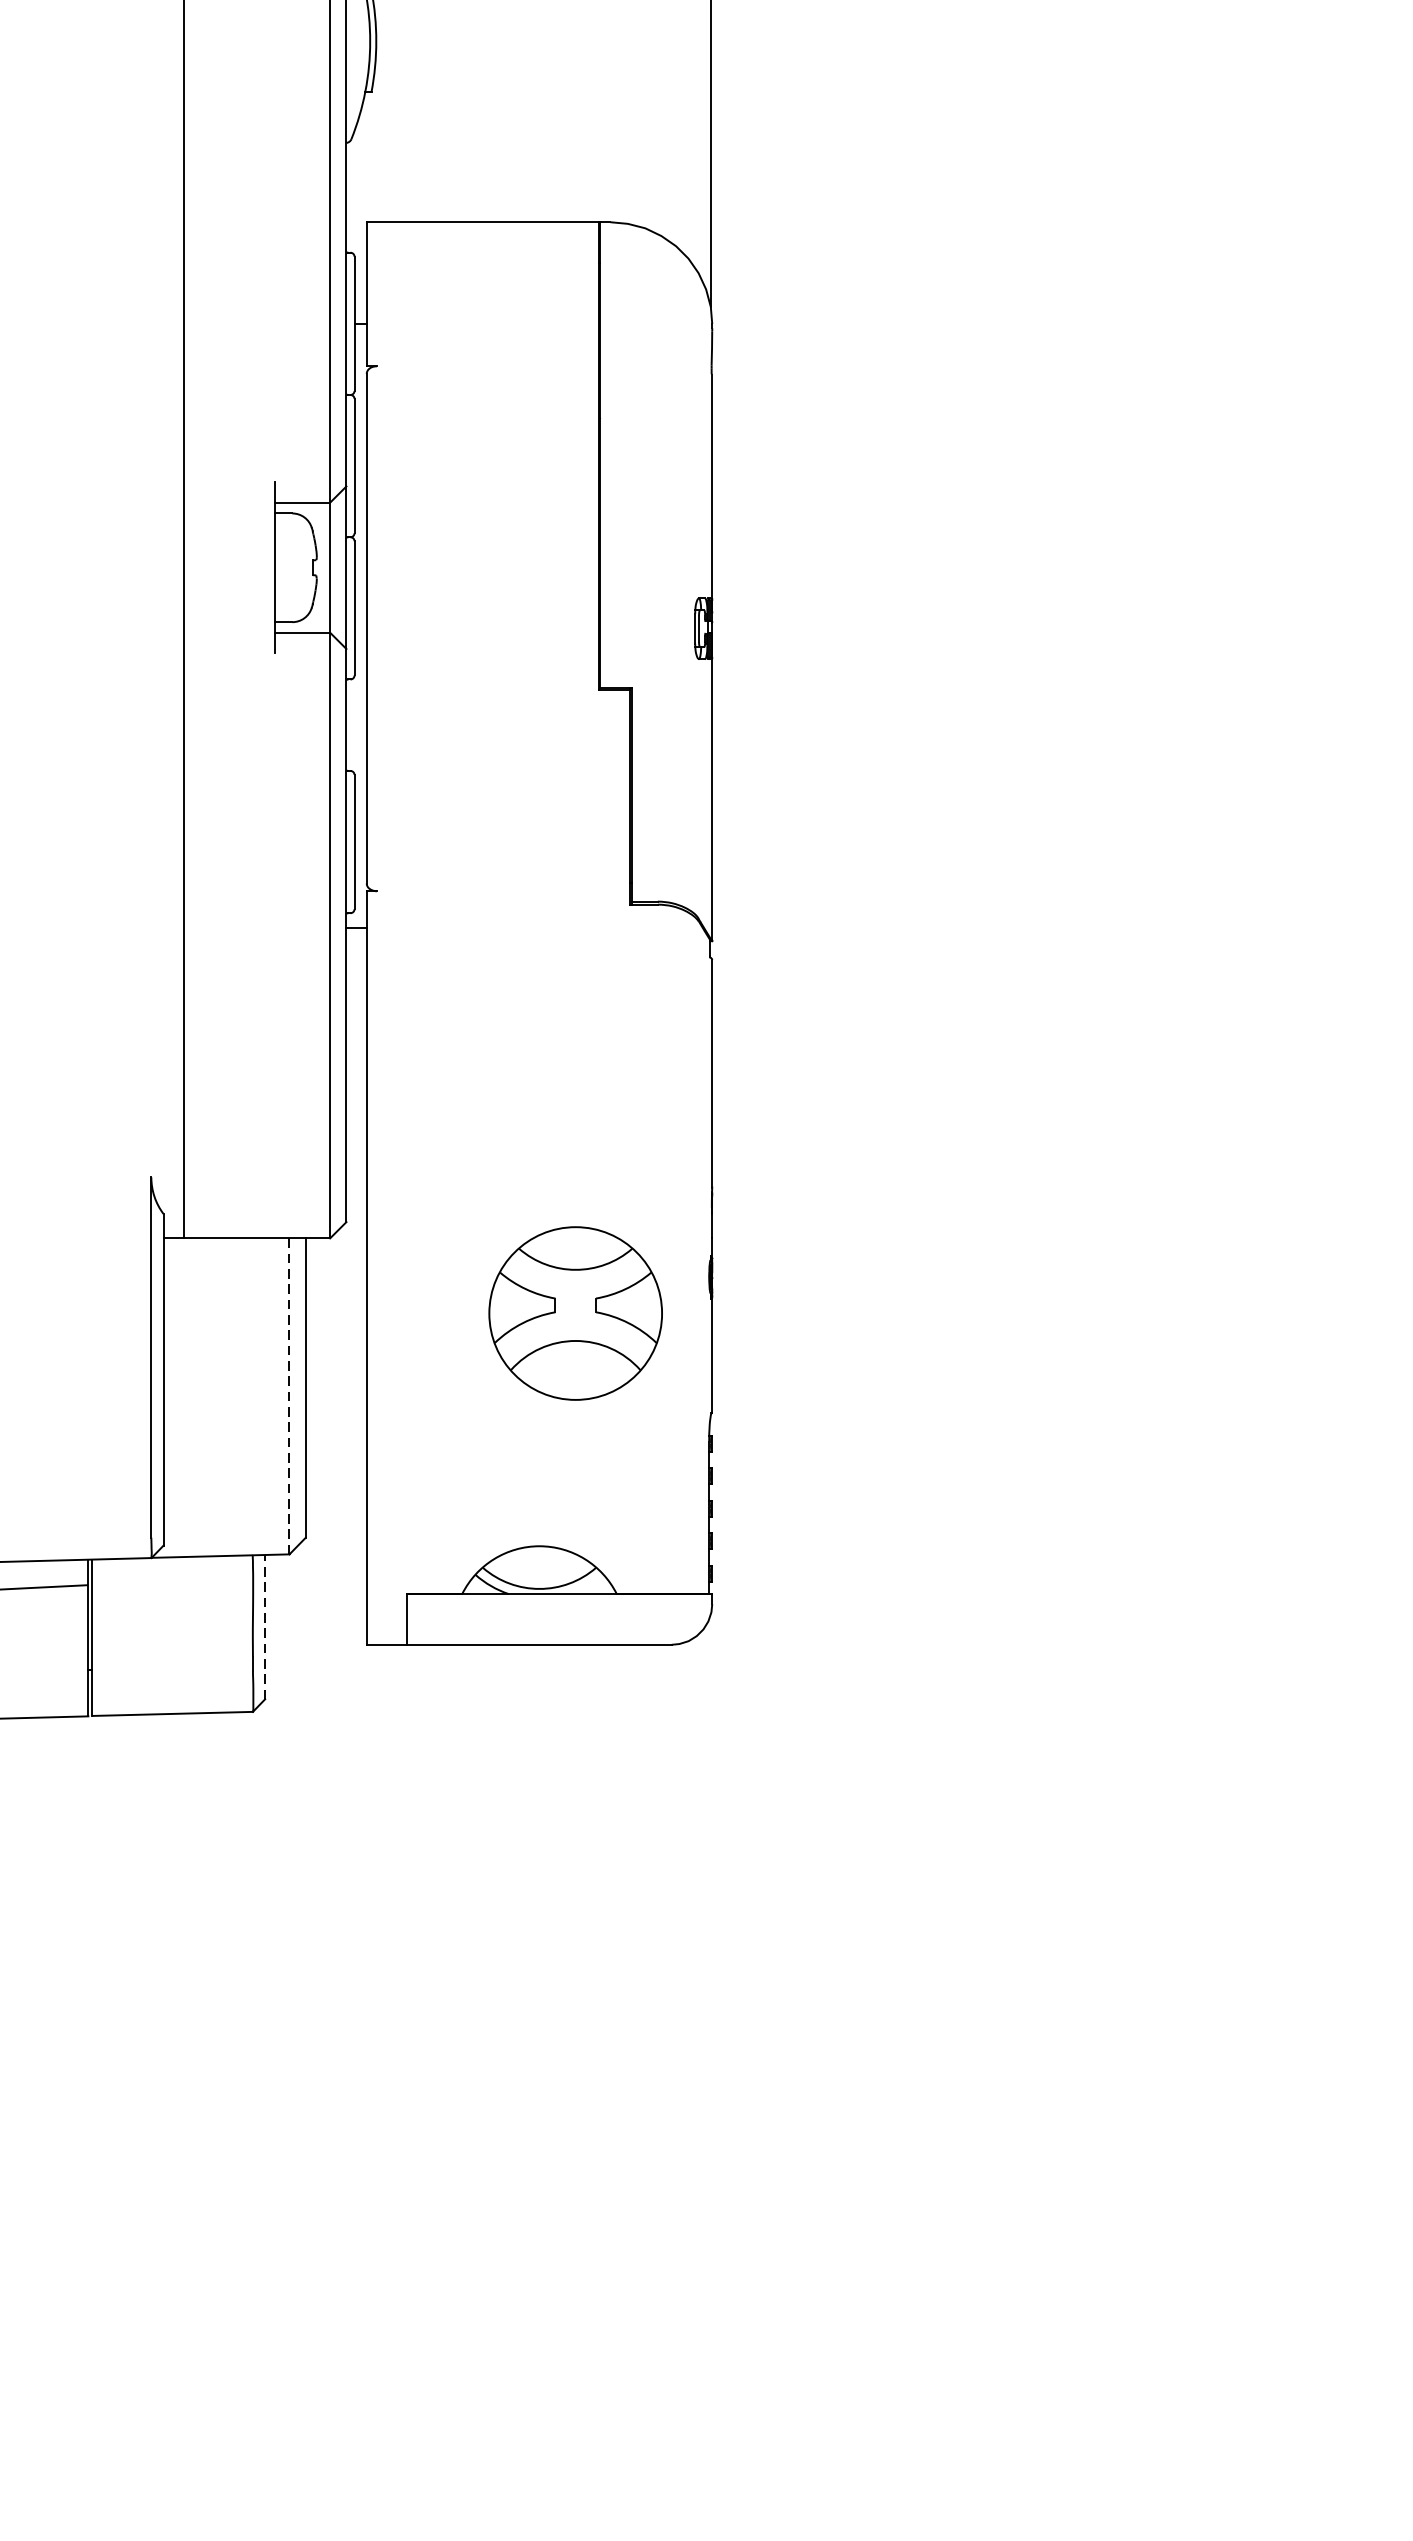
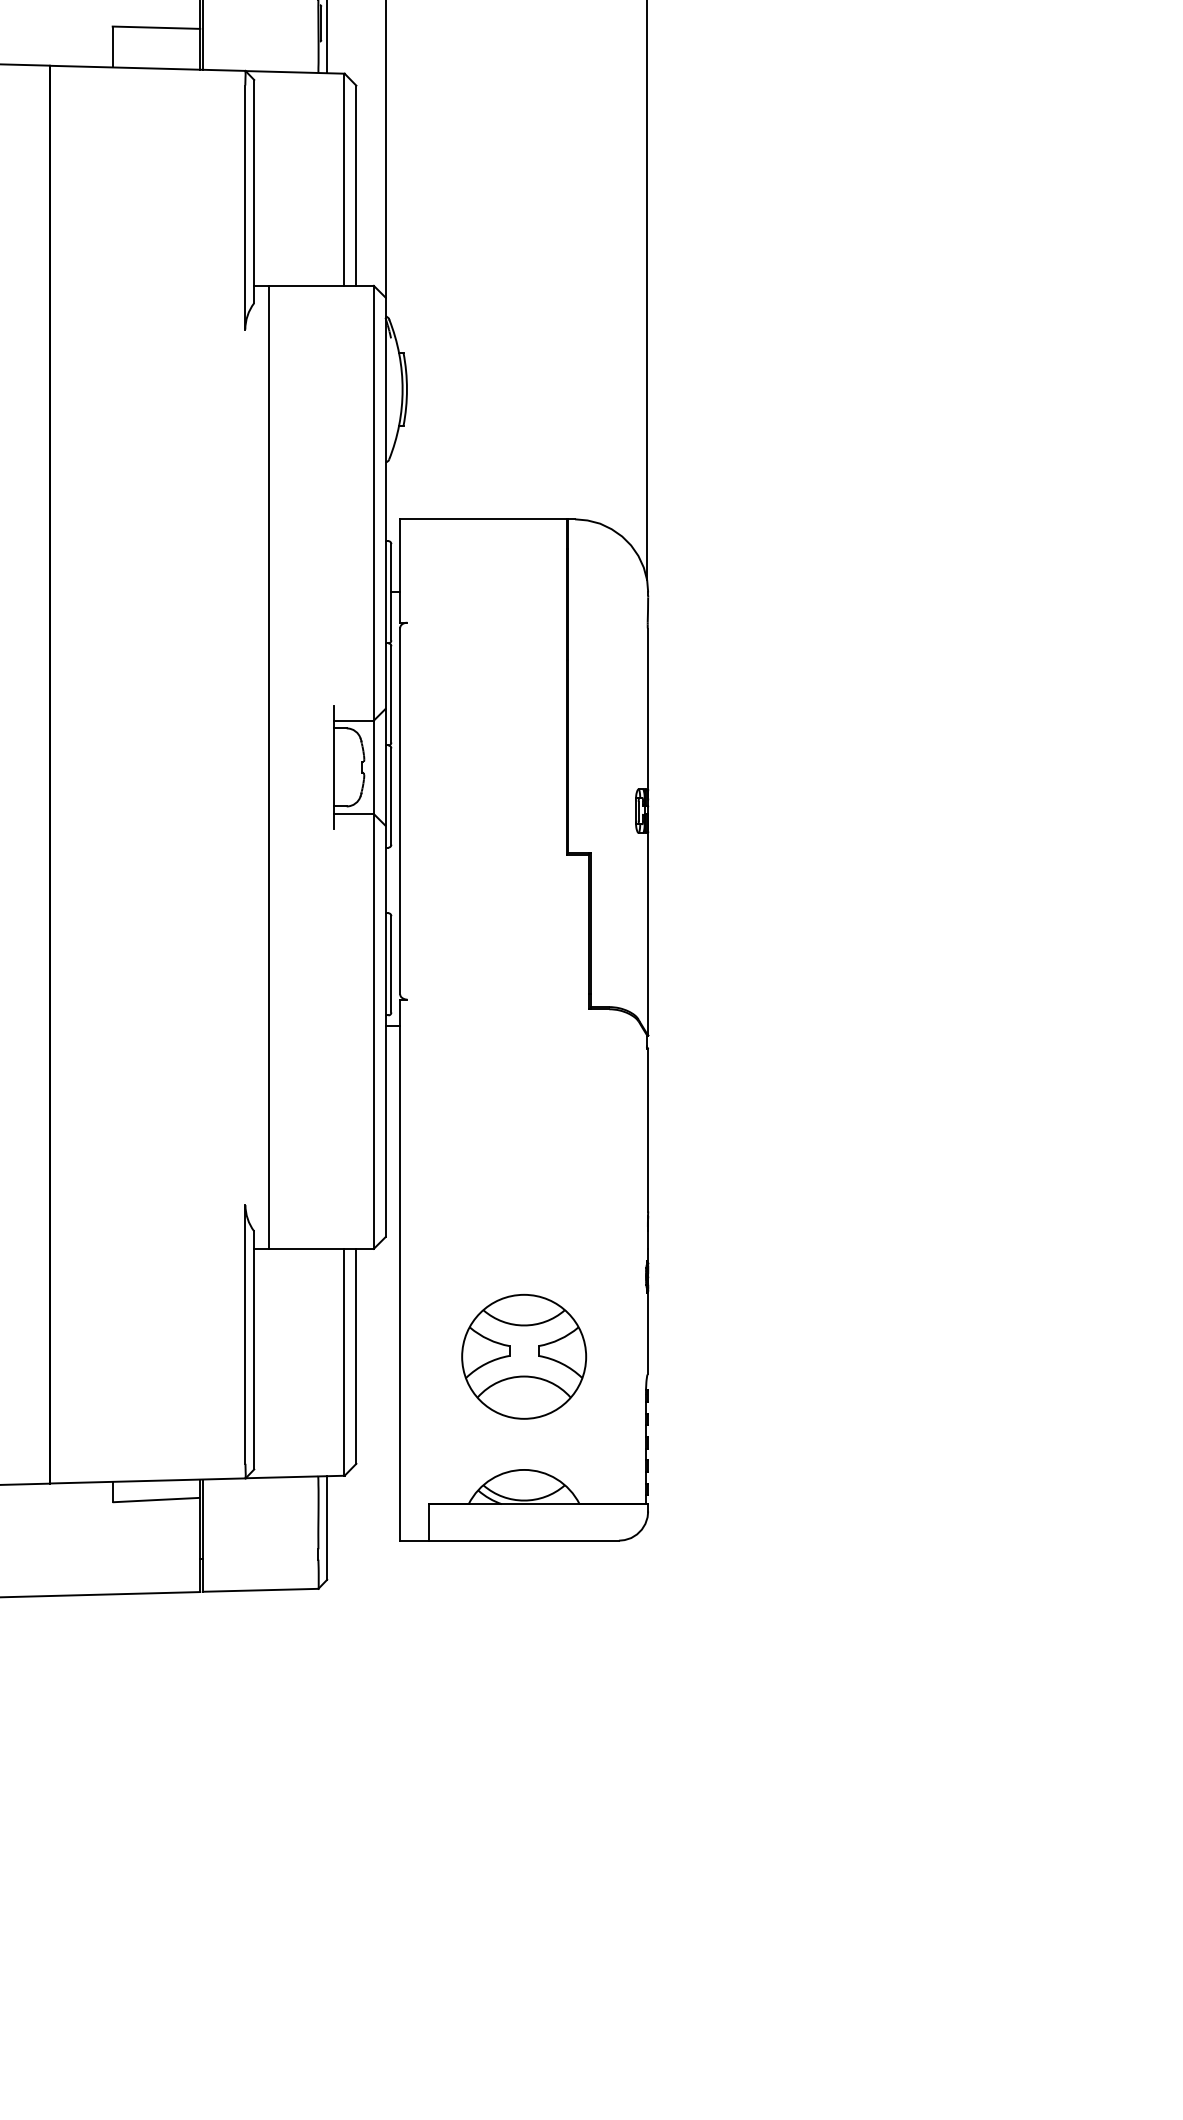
part: (576, 1313) -> (524, 1356), moved
line: (289, 1396) -> (344, 1362), dashed -> solid
line: (265, 1627) -> (327, 1528), dashed -> solid

